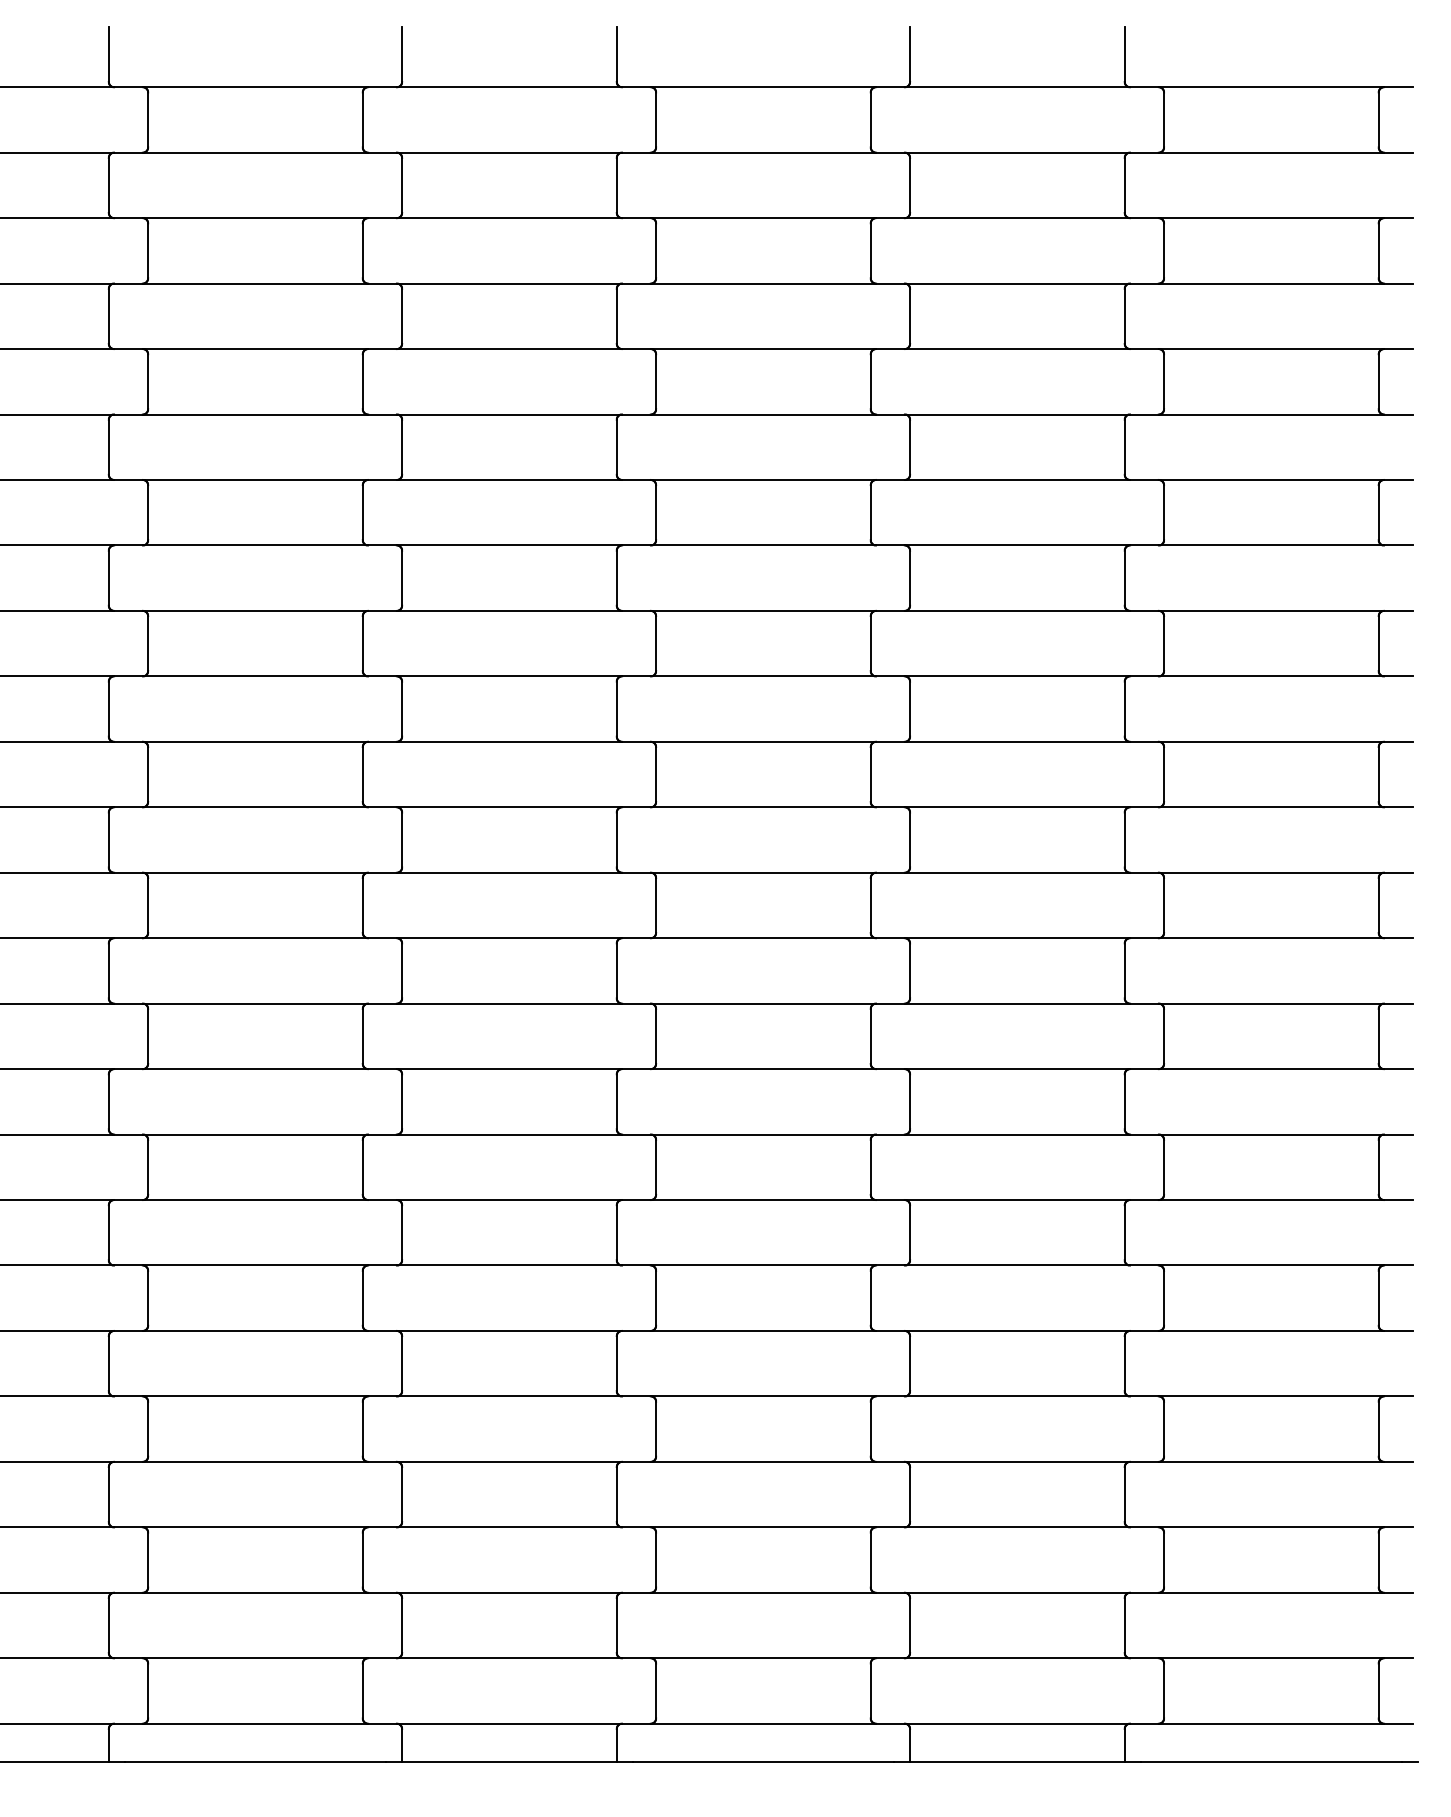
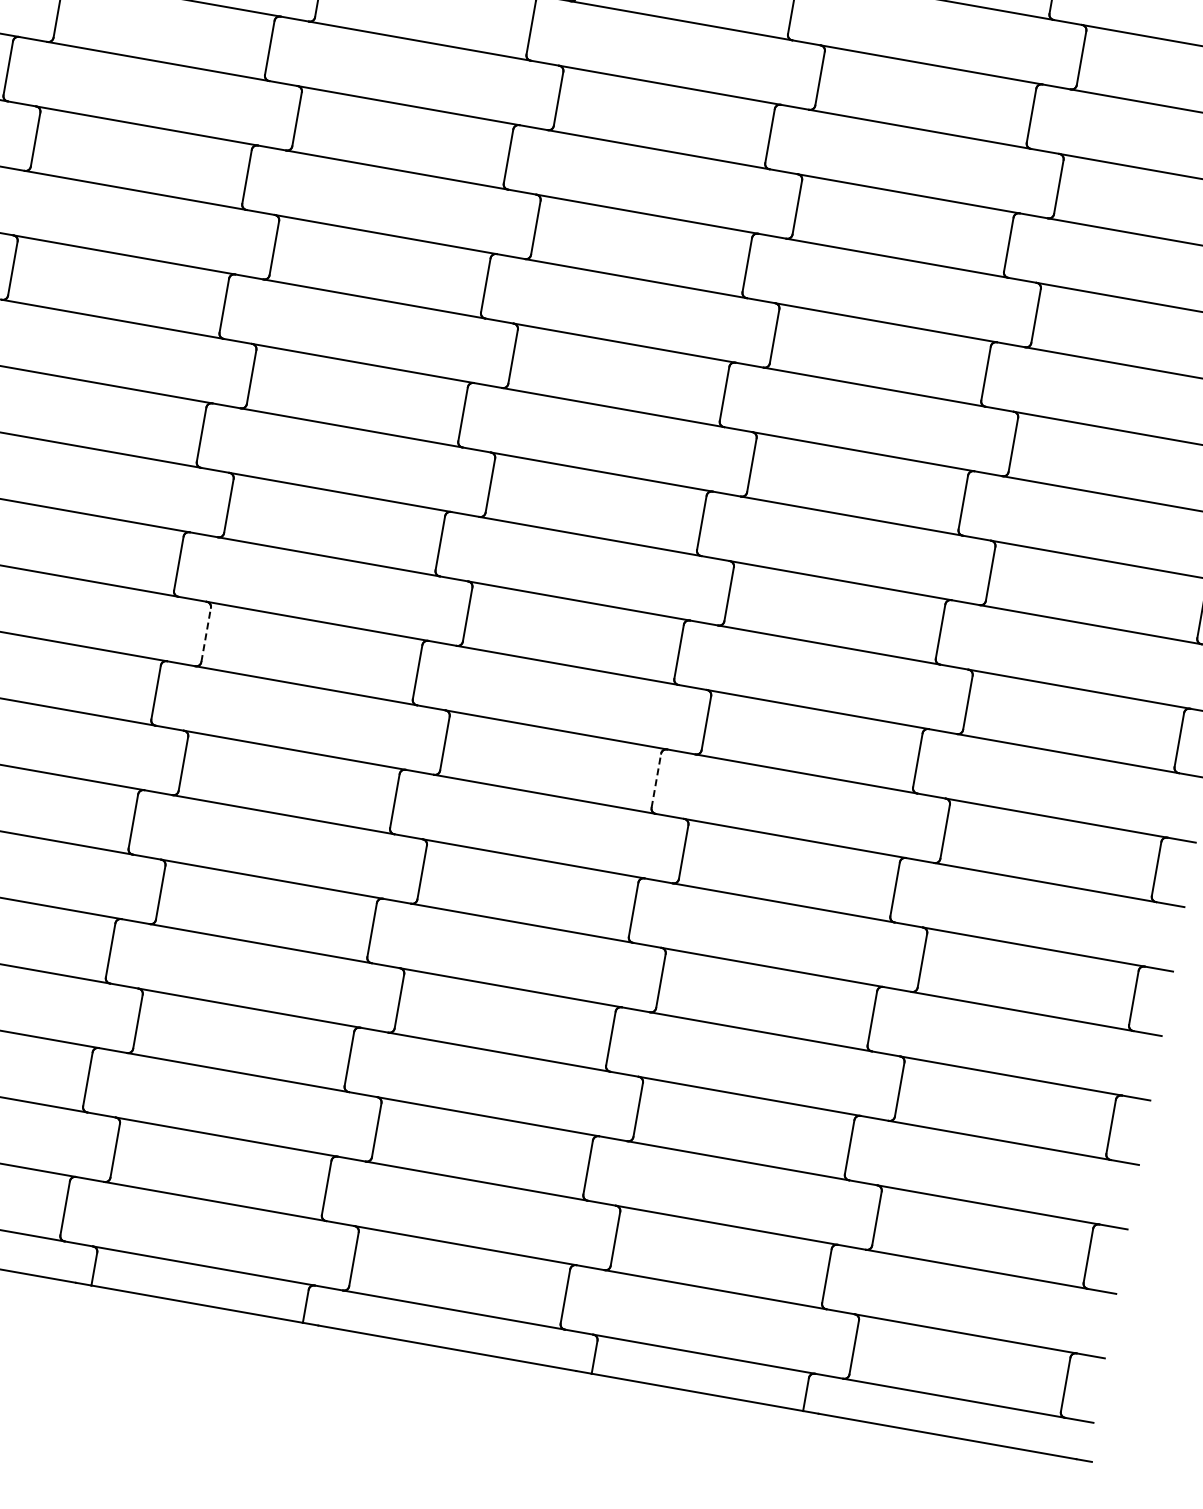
line: (402, 1101) -> (206, 634), solid -> dashed
line: (870, 1166) -> (656, 779), solid -> dashed

